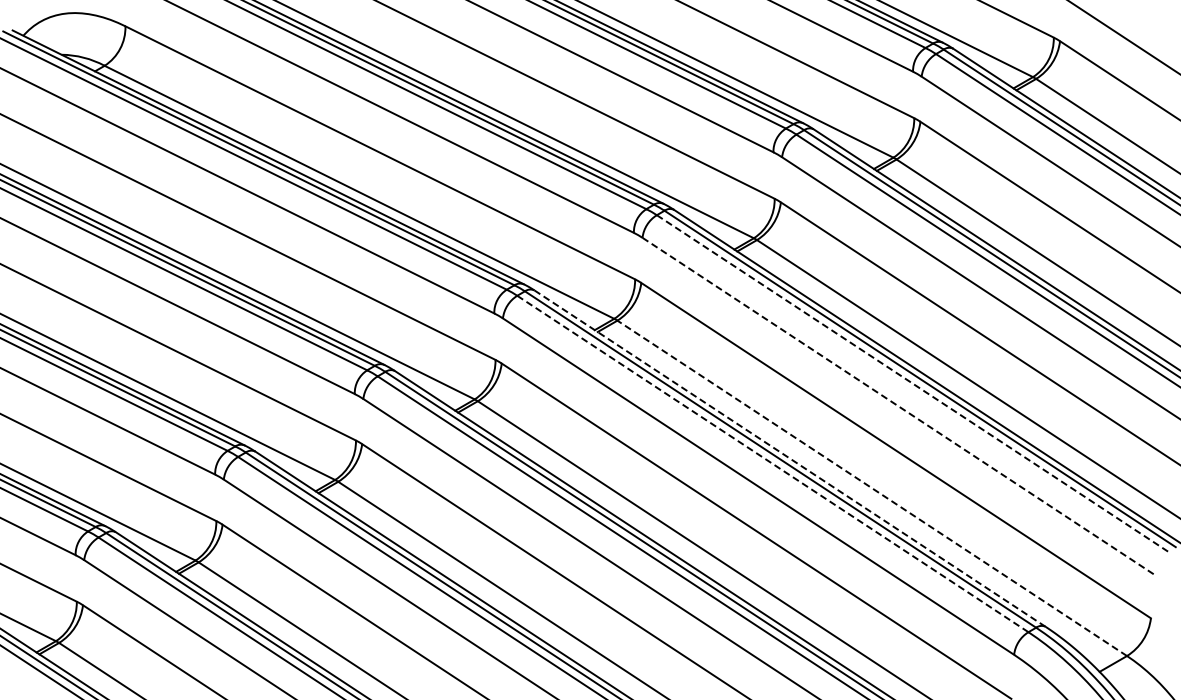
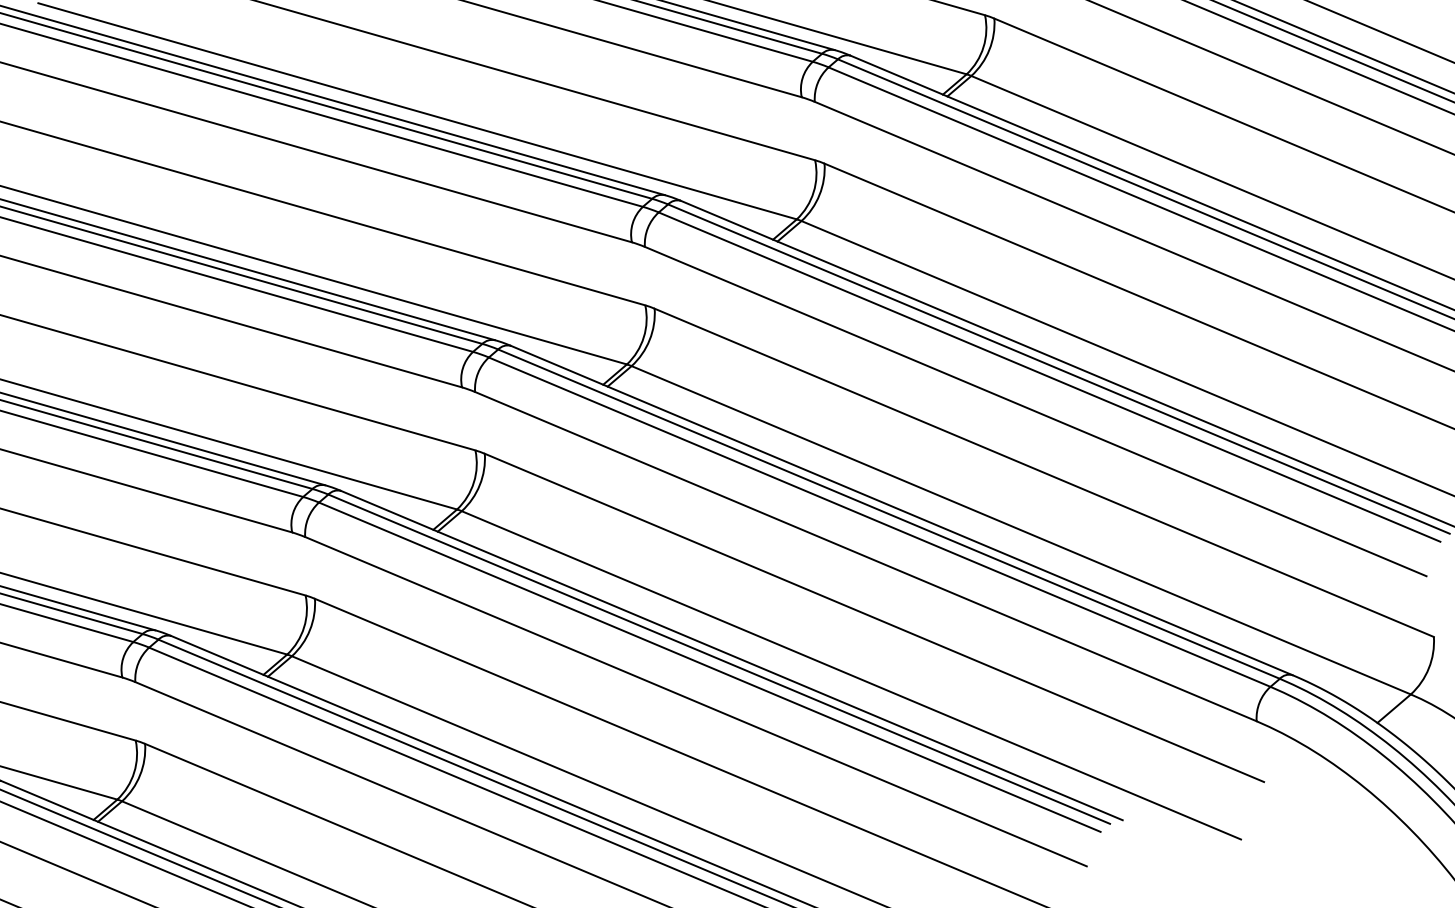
line: (912, 383) -> (1049, 377), dashed -> solid
line: (898, 406) -> (1036, 412), dashed -> solid
line: (790, 458) -> (902, 510), dashed -> solid
line: (772, 463) -> (879, 521), dashed -> solid
line: (871, 488) -> (1020, 530), dashed -> solid

